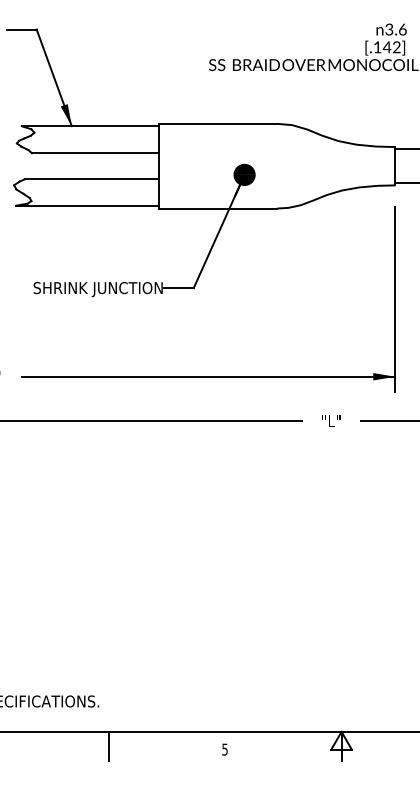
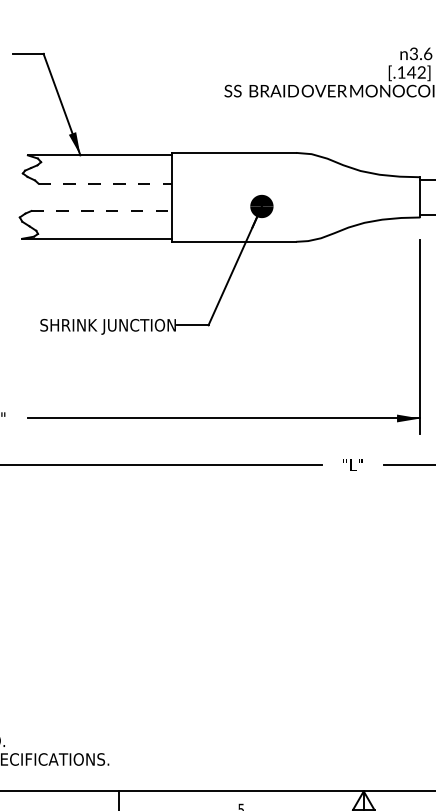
line: (95, 153) -> (105, 184), solid -> dashed
line: (92, 179) -> (102, 211), solid -> dashed

